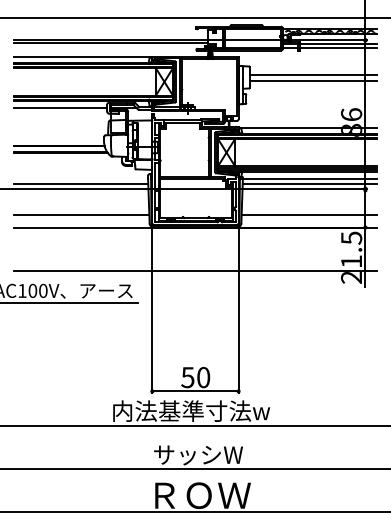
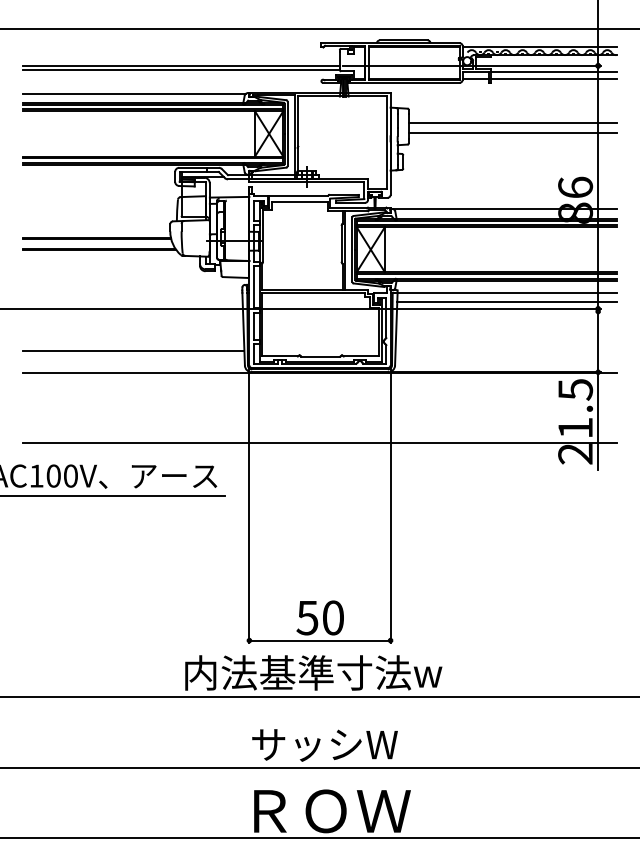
line: (60, 108) -> (98, 177), removed
line: (81, 184) -> (133, 301), removed
line: (308, 214) -> (505, 350), removed

